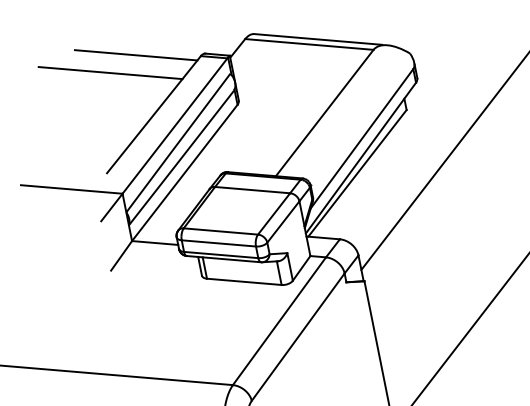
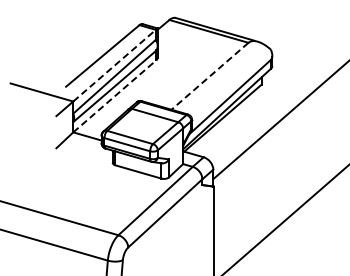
line: (135, 55) -> (98, 16), removed
line: (110, 73) -> (80, 24), removed
line: (324, 113) -> (209, 76), solid -> dashed
line: (174, 125) -> (114, 65), solid -> dashed
line: (185, 171) -> (115, 95), solid -> dashed

